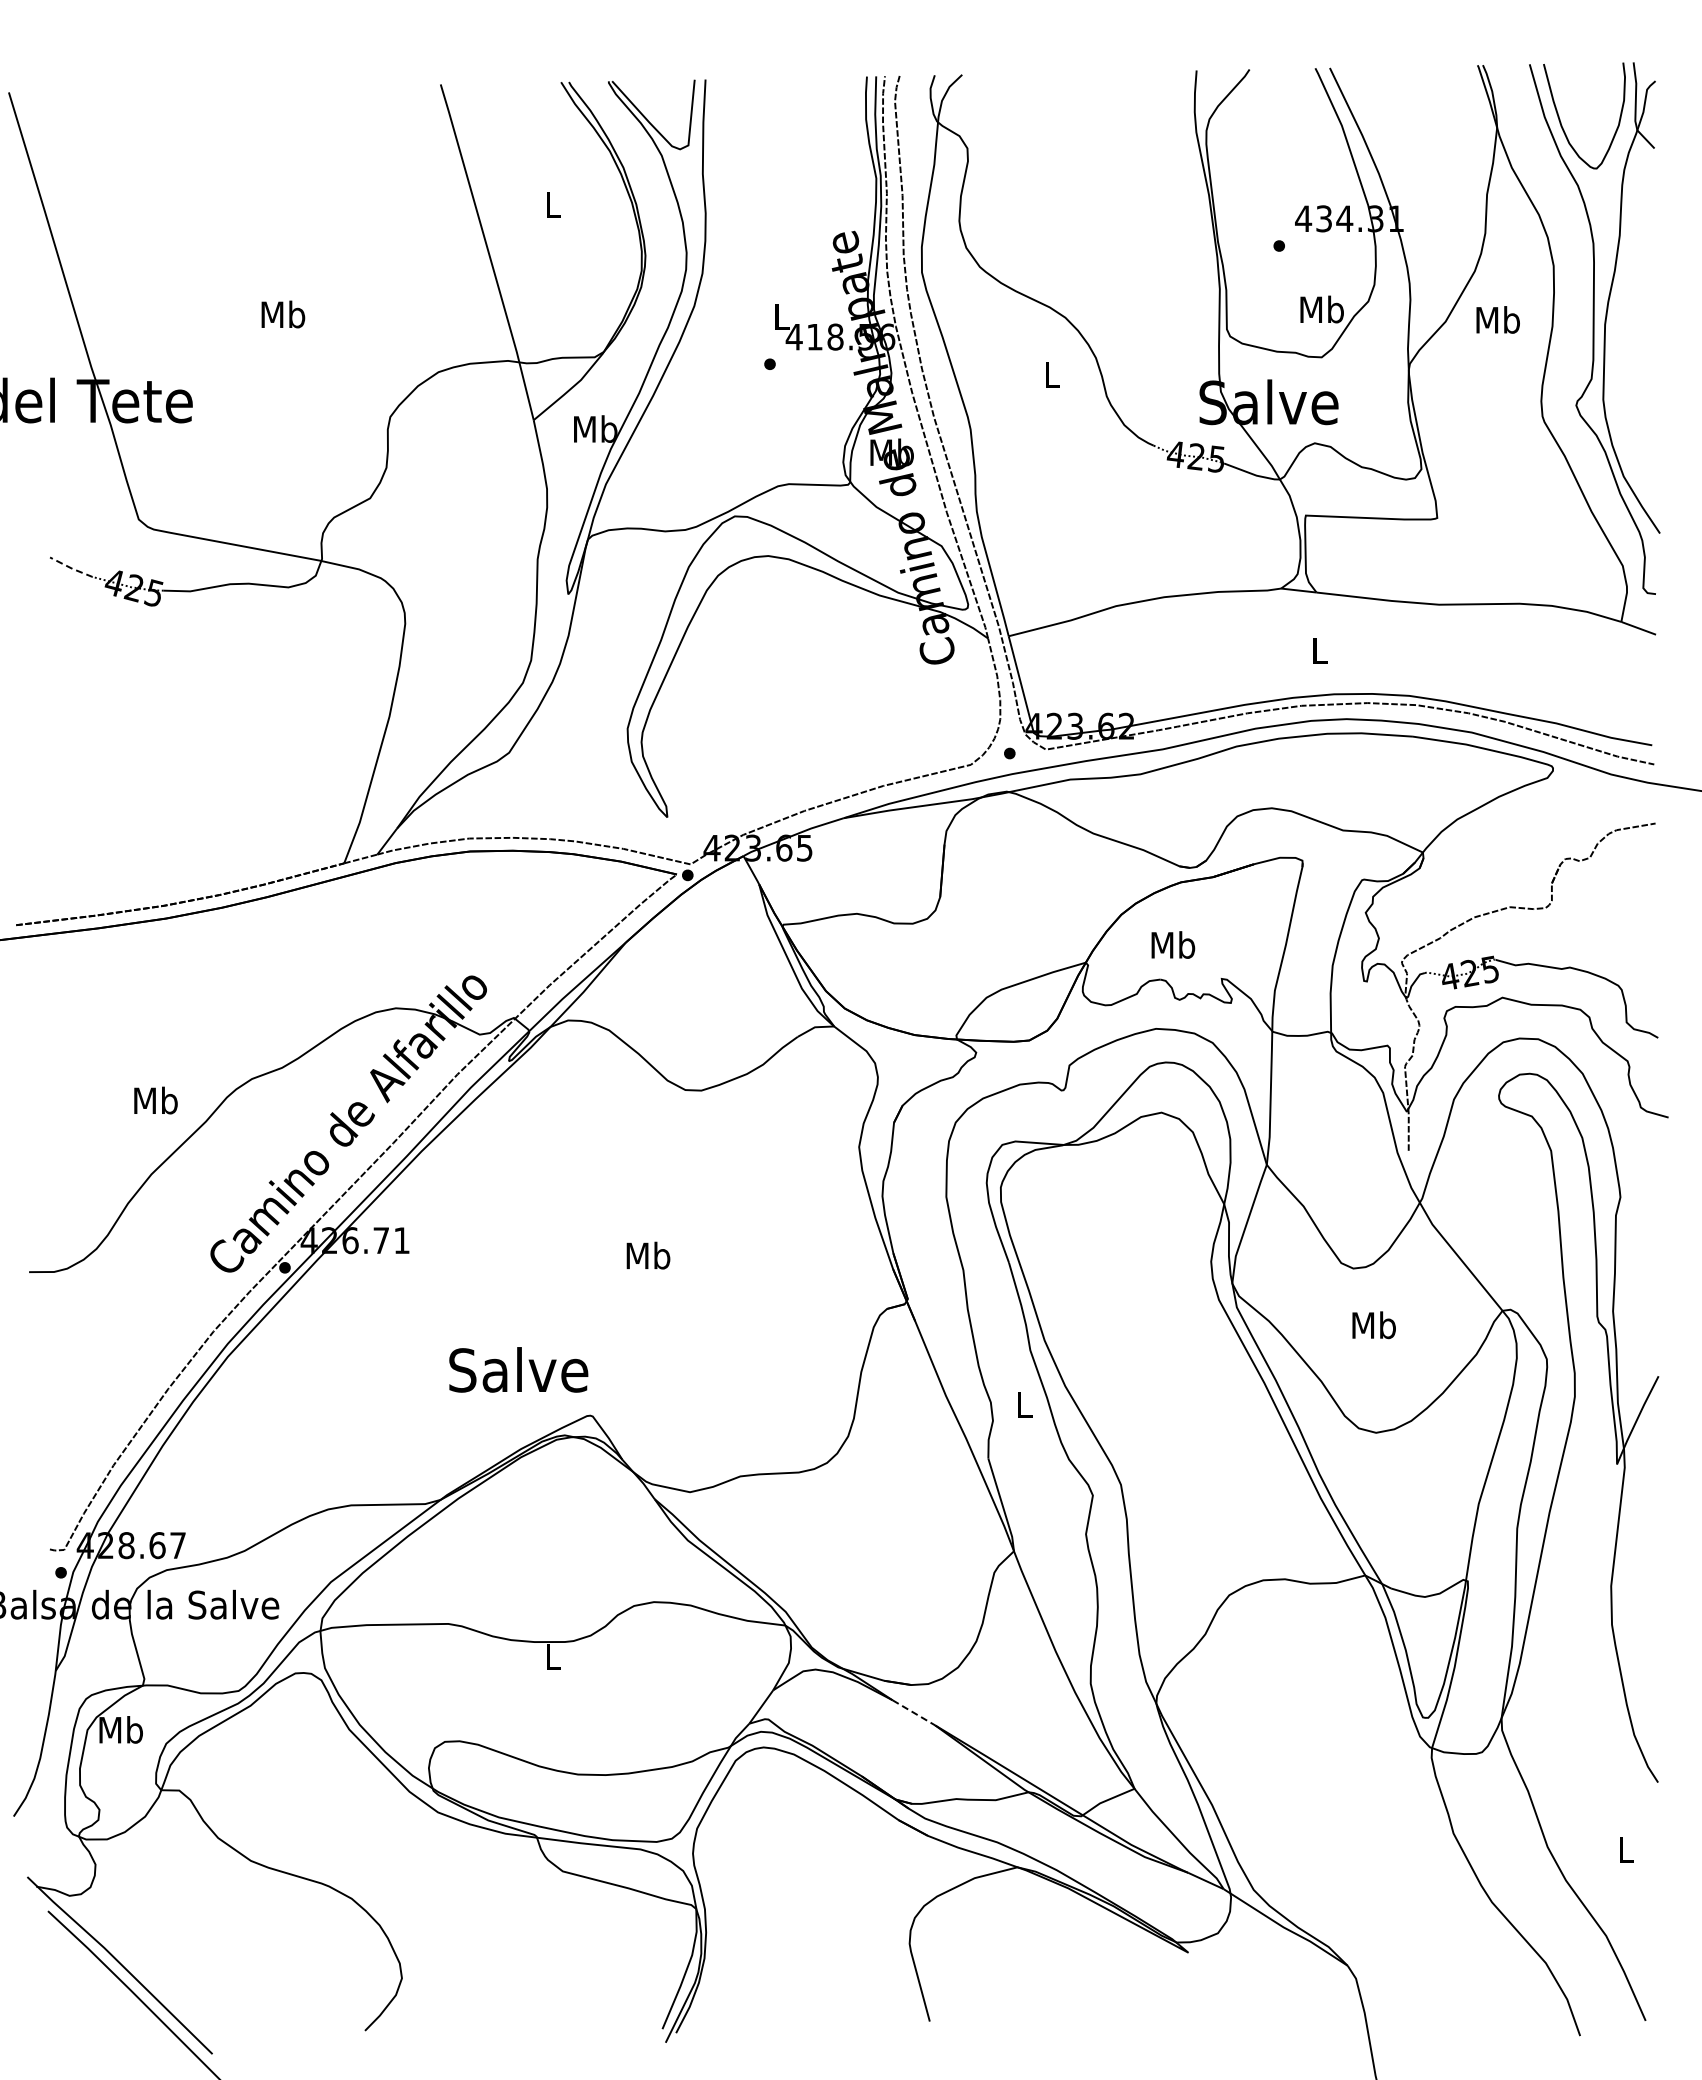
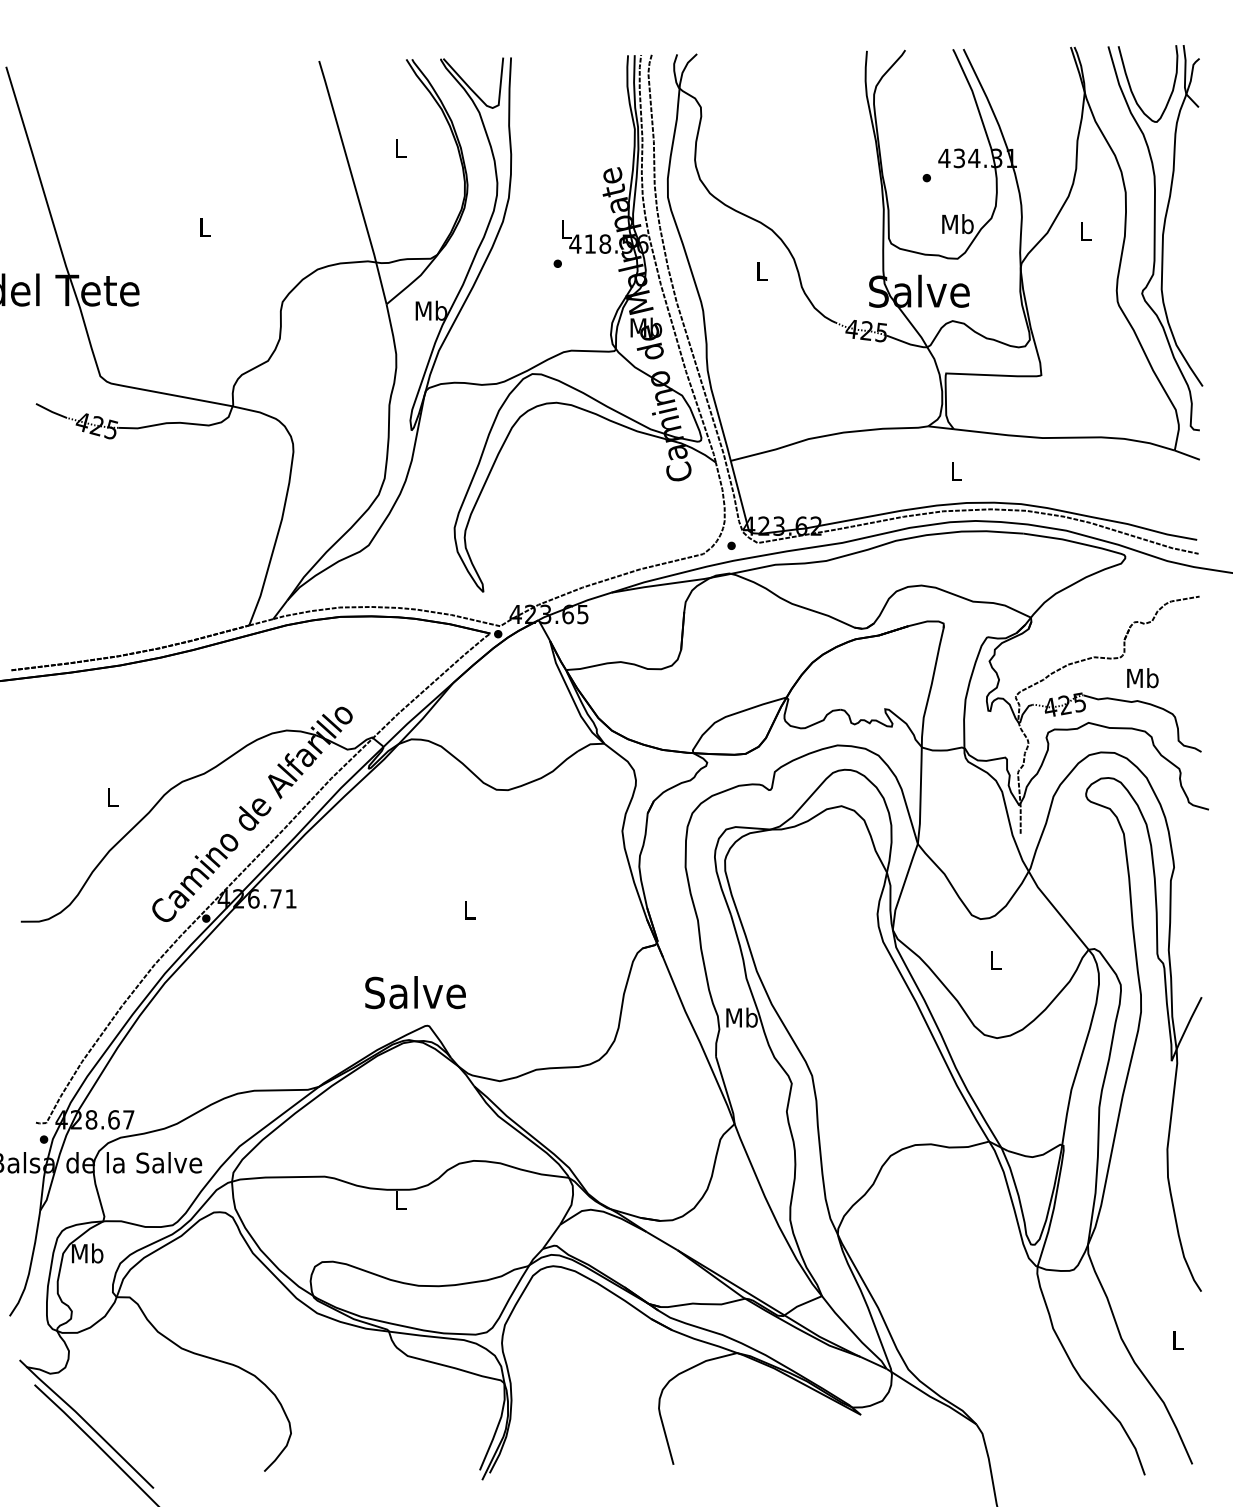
text: (283, 314) -> (205, 227), Mb -> L
text: (1497, 319) -> (1085, 231), Mb -> L
line: (71, 568) -> (51, 411), dashed -> solid
text: (1173, 944) -> (1142, 677), moved
text: (155, 1100) -> (112, 797), Mb -> L
text: (648, 1255) -> (469, 909), Mb -> L
text: (1373, 1325) -> (995, 960), Mb -> L
text: (518, 1369) -> (415, 992), moved
text: (1024, 1404) -> (742, 1017), L -> Mb
line: (913, 1712) -> (661, 1240), dashed -> solid

